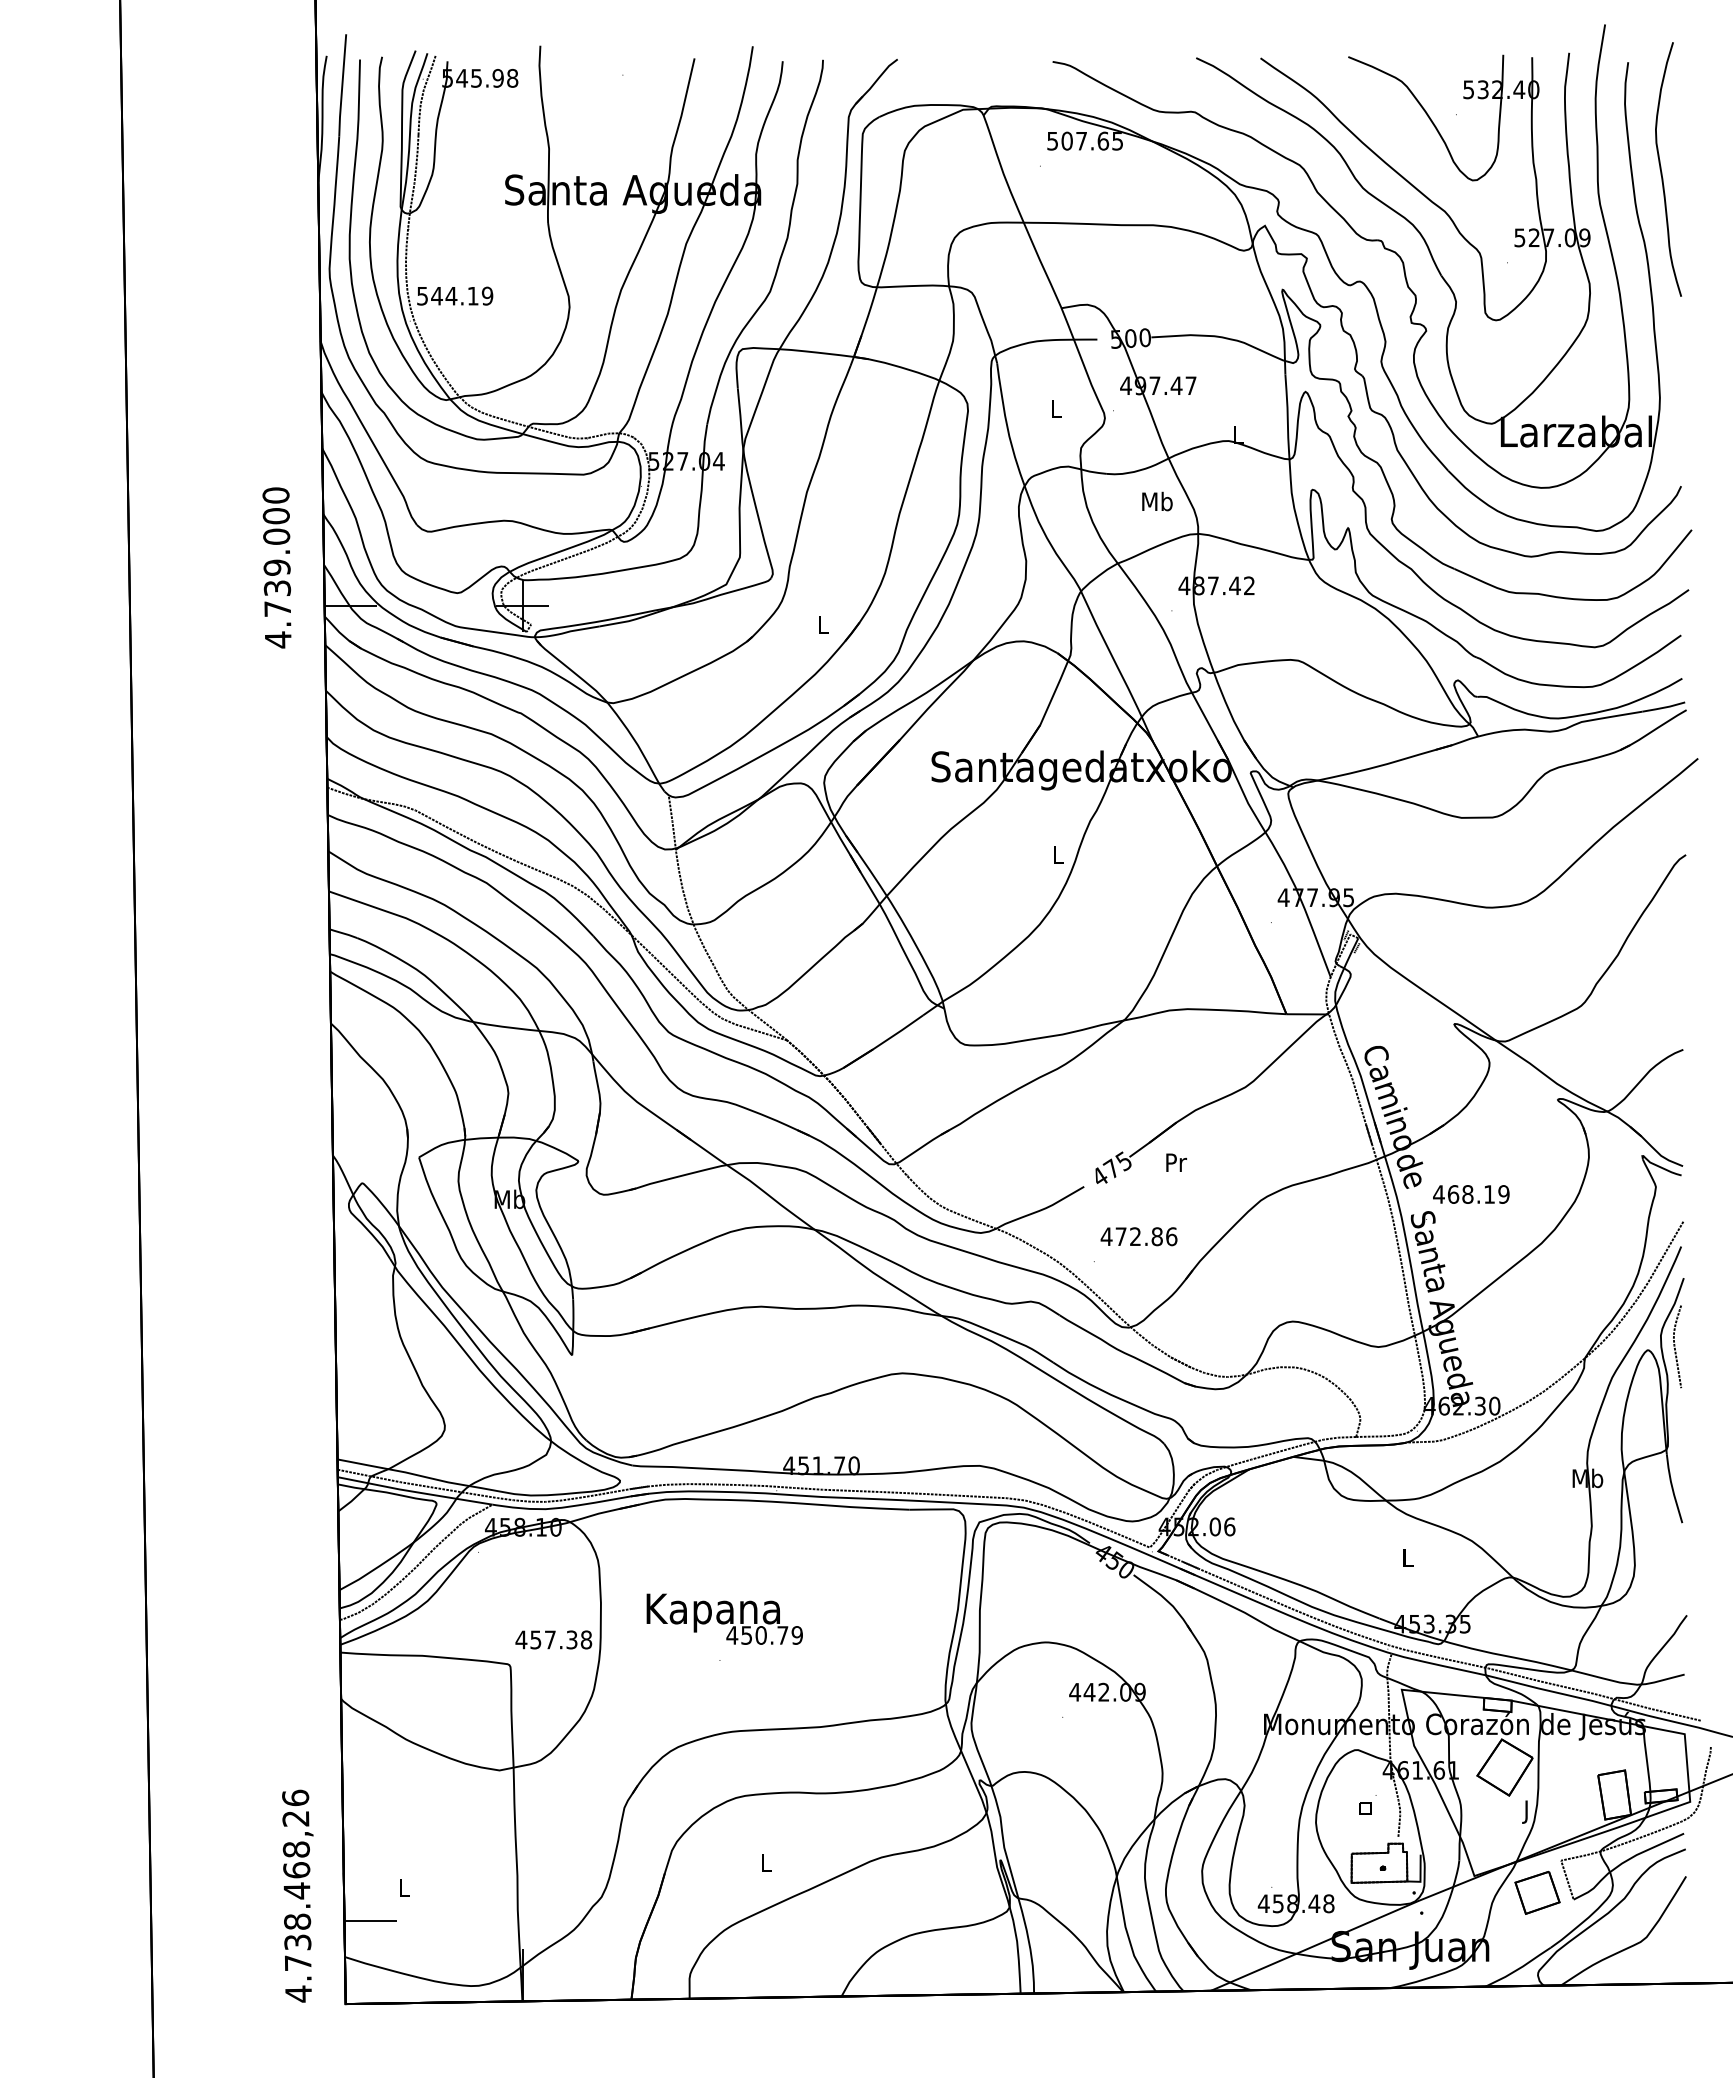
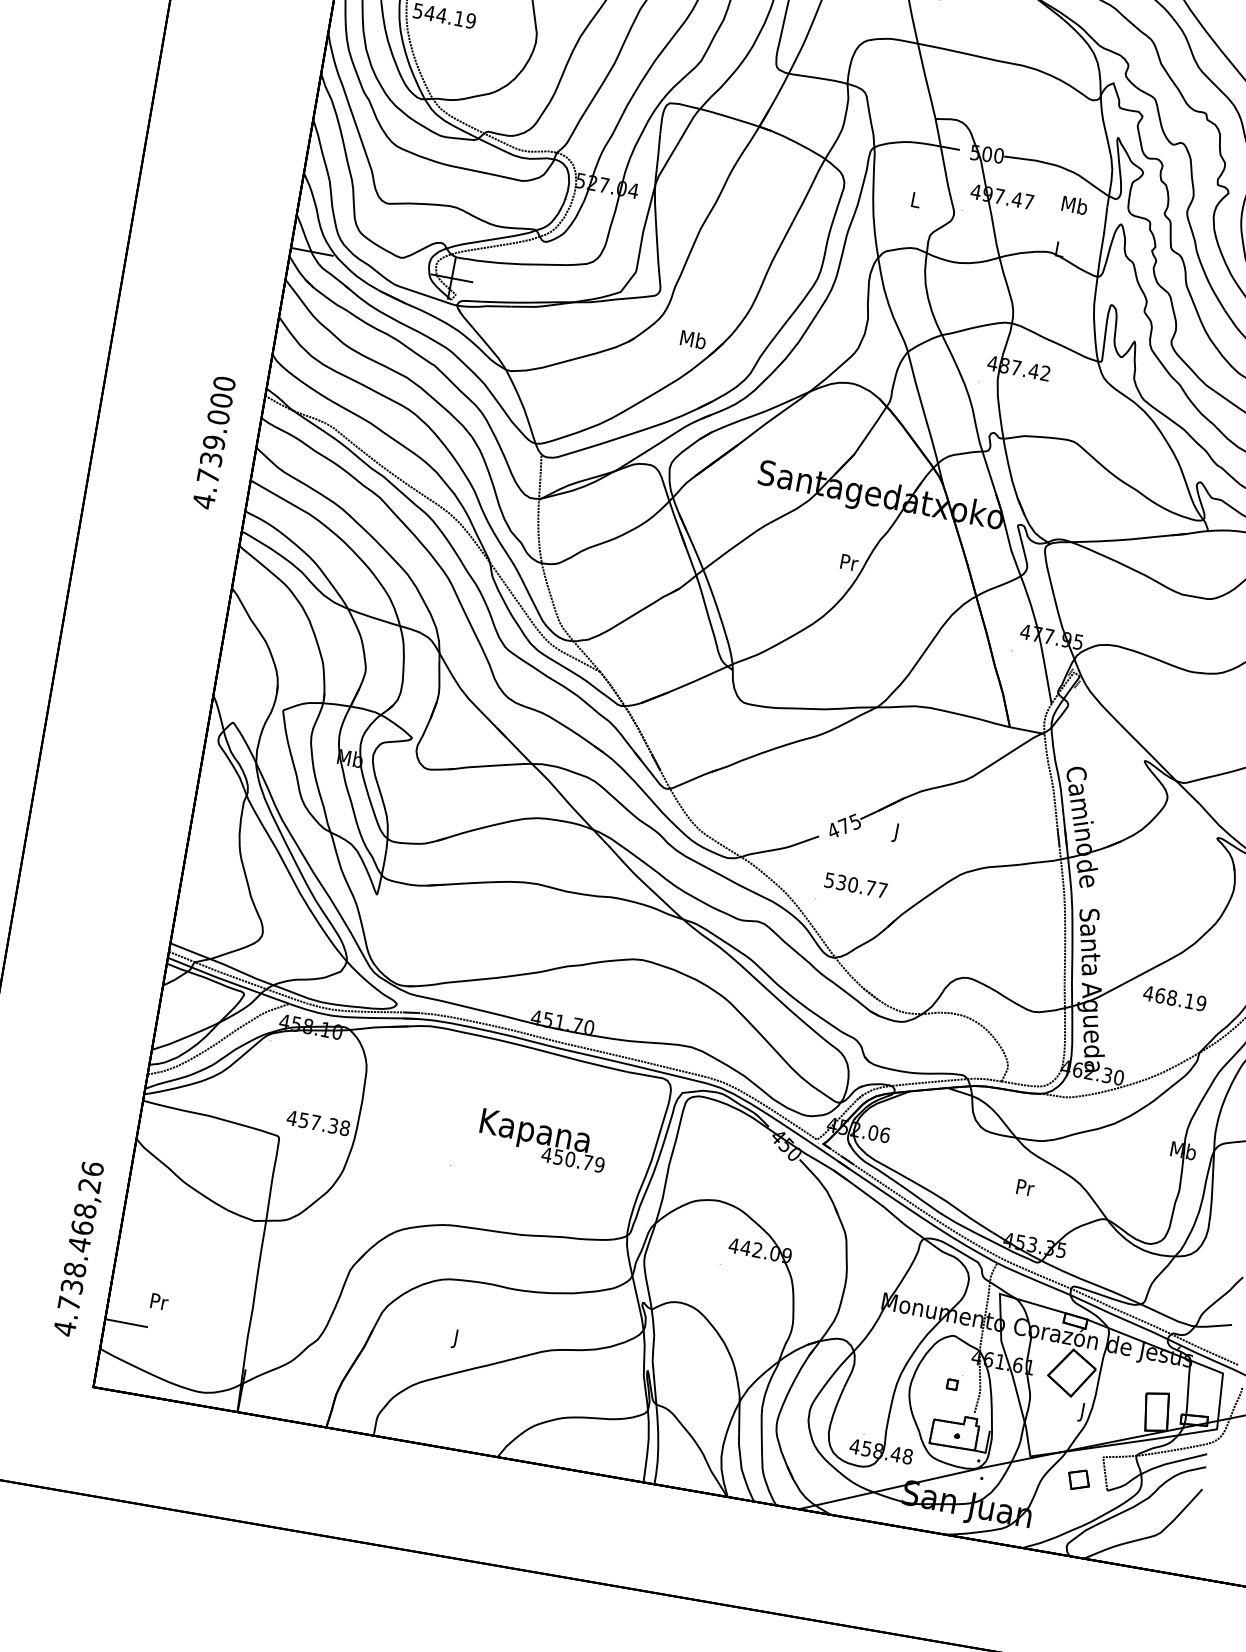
text: (1157, 501) -> (1074, 205), moved
text: (276, 567) -> (213, 442), moved
text: (823, 624) -> (693, 339), L -> Mb
text: (1058, 854) -> (849, 562), L -> Pr
text: (1176, 1164) -> (897, 832), Pr -> J
text: (1471, 1194) -> (1174, 998), moved
text: (1138, 1236) -> (855, 885), 472.86 -> 530.77
text: (1408, 1557) -> (1025, 1187), L -> Pr
text: (724, 1618) -> (543, 1140), moved
text: (766, 1865) -> (456, 1339), L -> J
text: (404, 1887) -> (159, 1301), L -> Pr
part: (1537, 1892) -> (1079, 1479), size x0.6
text: (297, 1895) -> (79, 1248), moved

